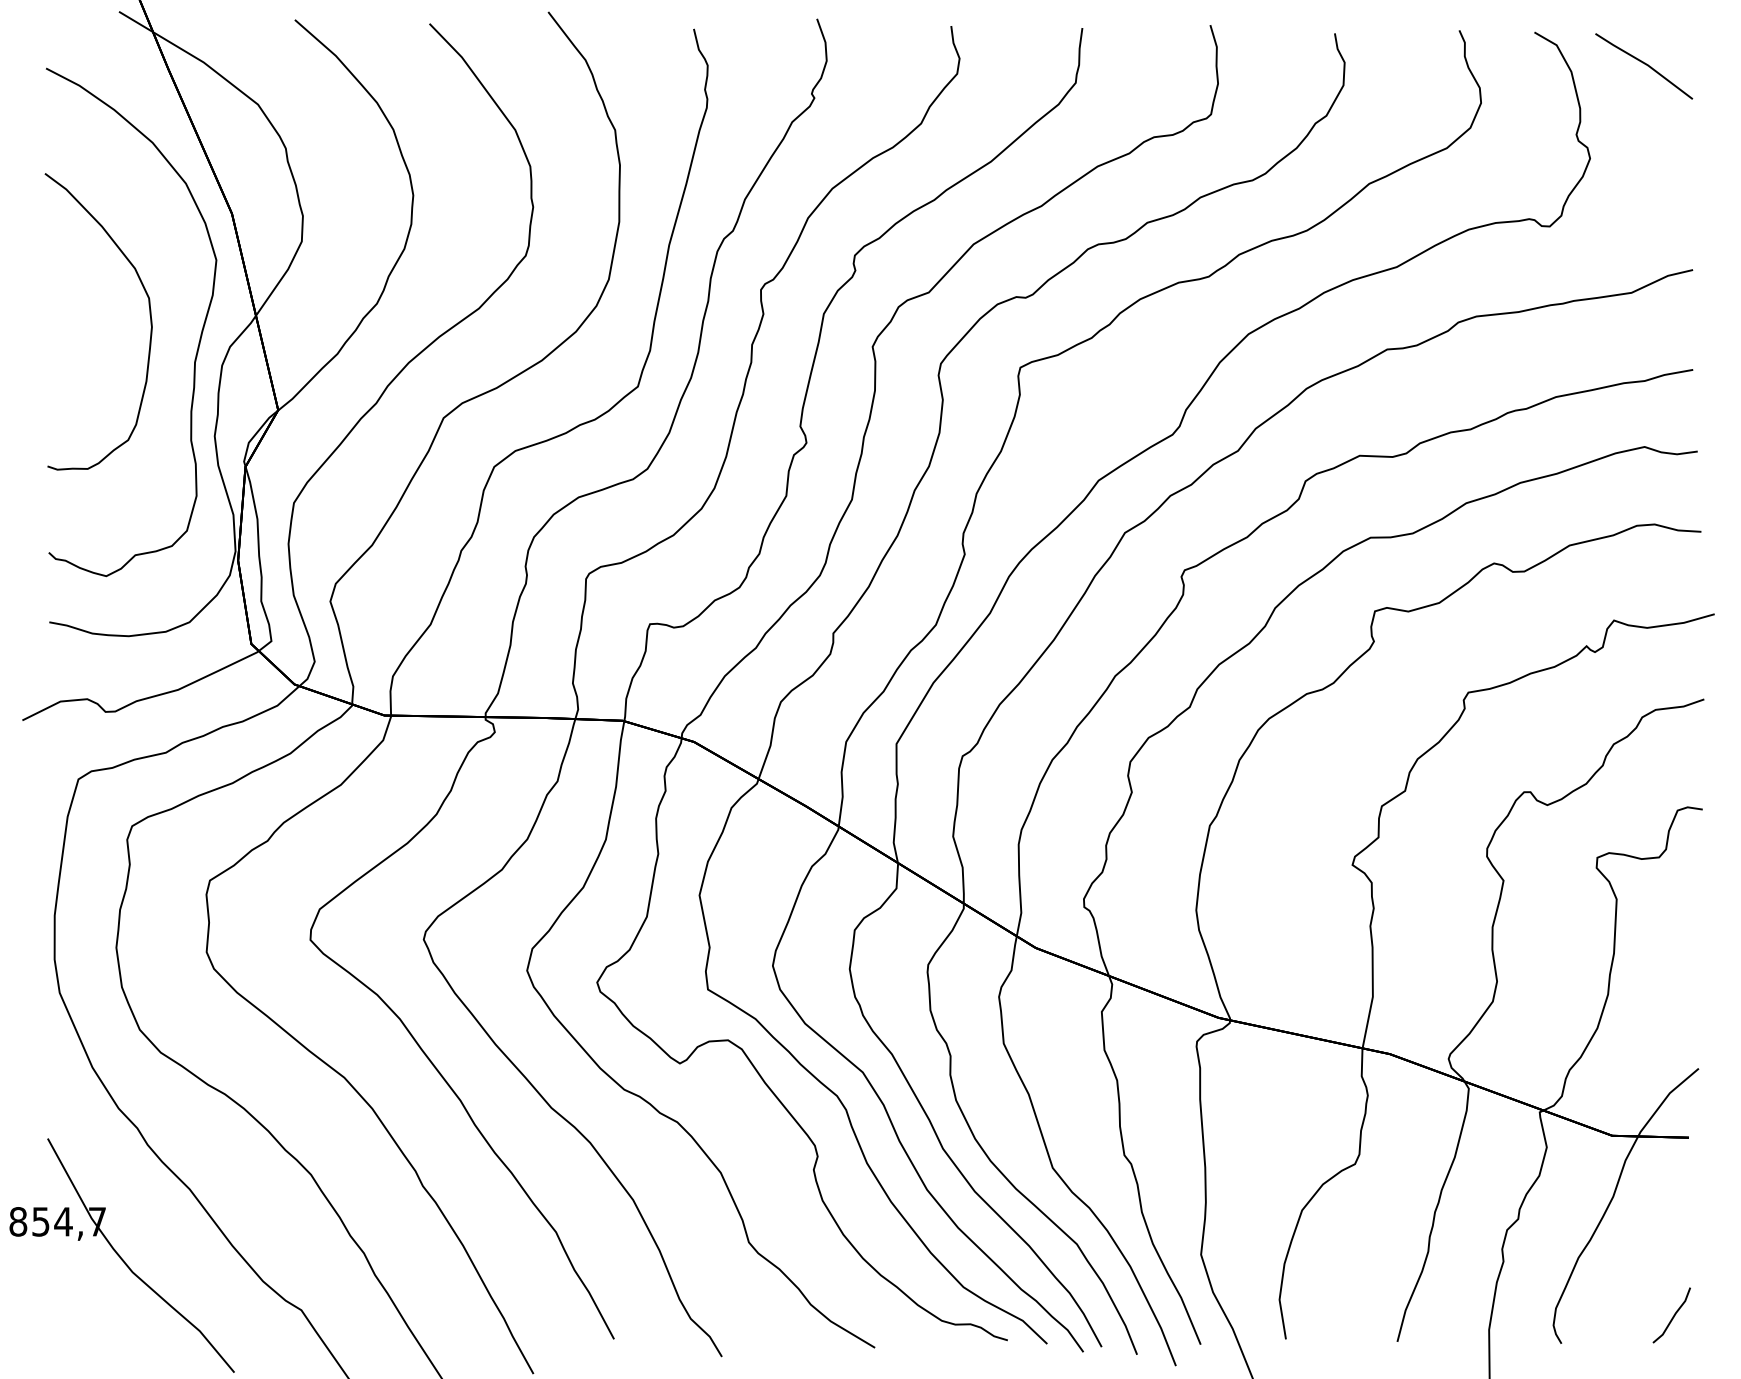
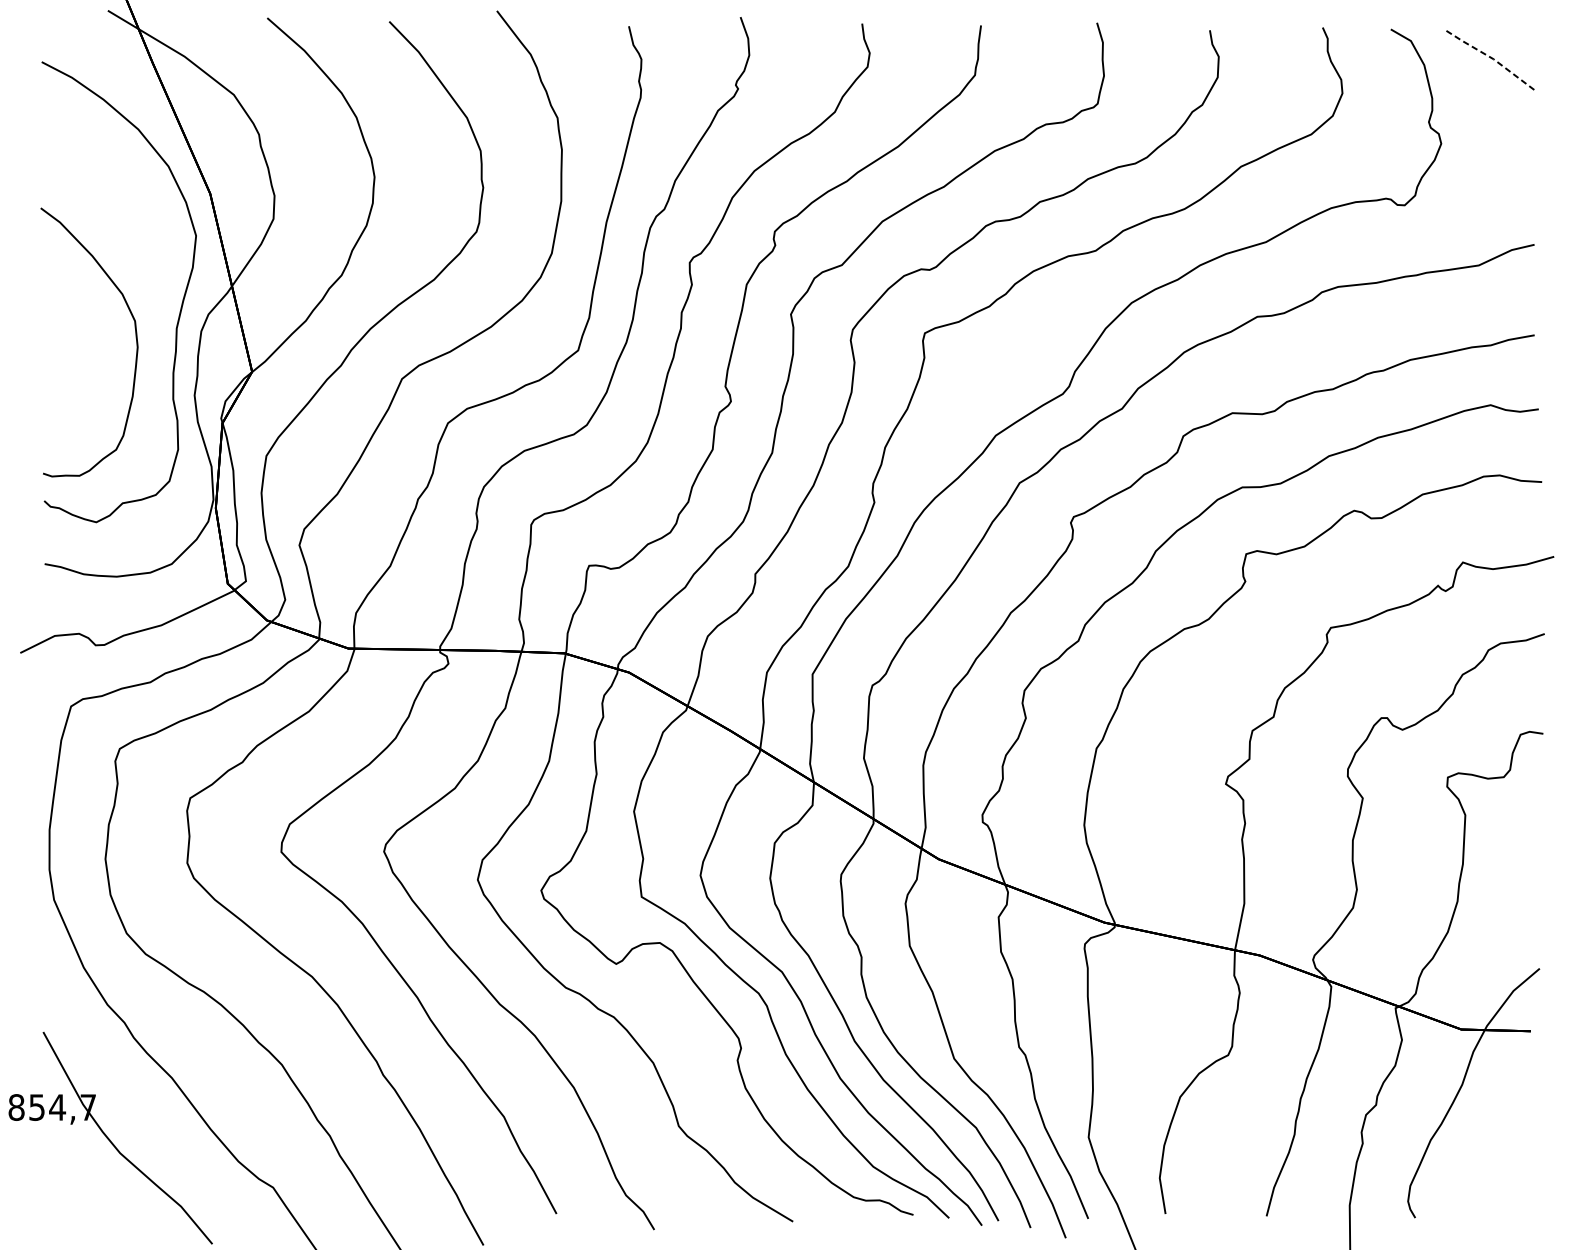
line: (1645, 63) -> (1491, 57), solid -> dashed
curve: (149, 315) -> (135, 336), moved
line: (1672, 1316) -> (1515, 1193), removed

